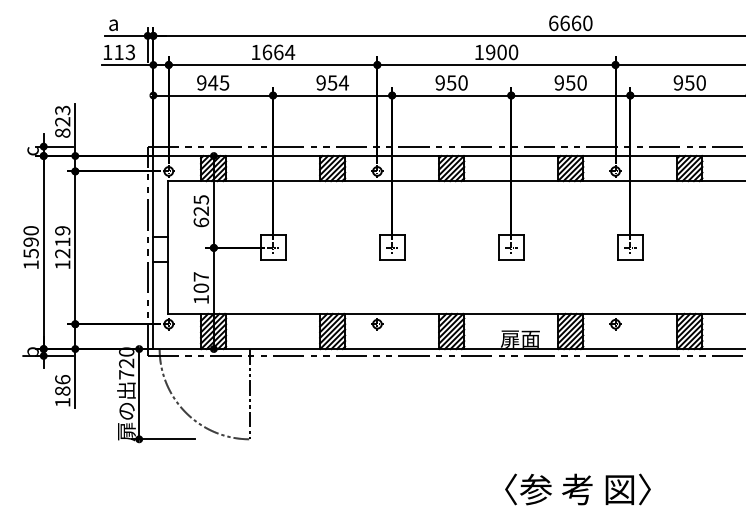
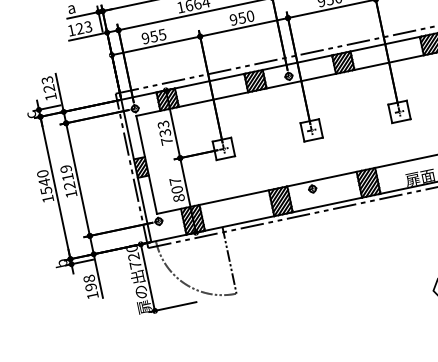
text: (118, 51) -> (79, 28), 113 -> 123
text: (213, 82) -> (154, 36), 945 -> 955
text: (343, 82) -> (250, 16), 954 -> 950
text: (62, 132) -> (50, 96), 823 -> 123
text: (201, 211) -> (165, 133), 625 -> 733
text: (30, 242) -> (44, 182), 1590 -> 1540
hatch: (160, 248) -> (140, 166), added
text: (201, 299) -> (179, 198), 107 -> 807
text: (62, 385) -> (89, 283), 186 -> 198

